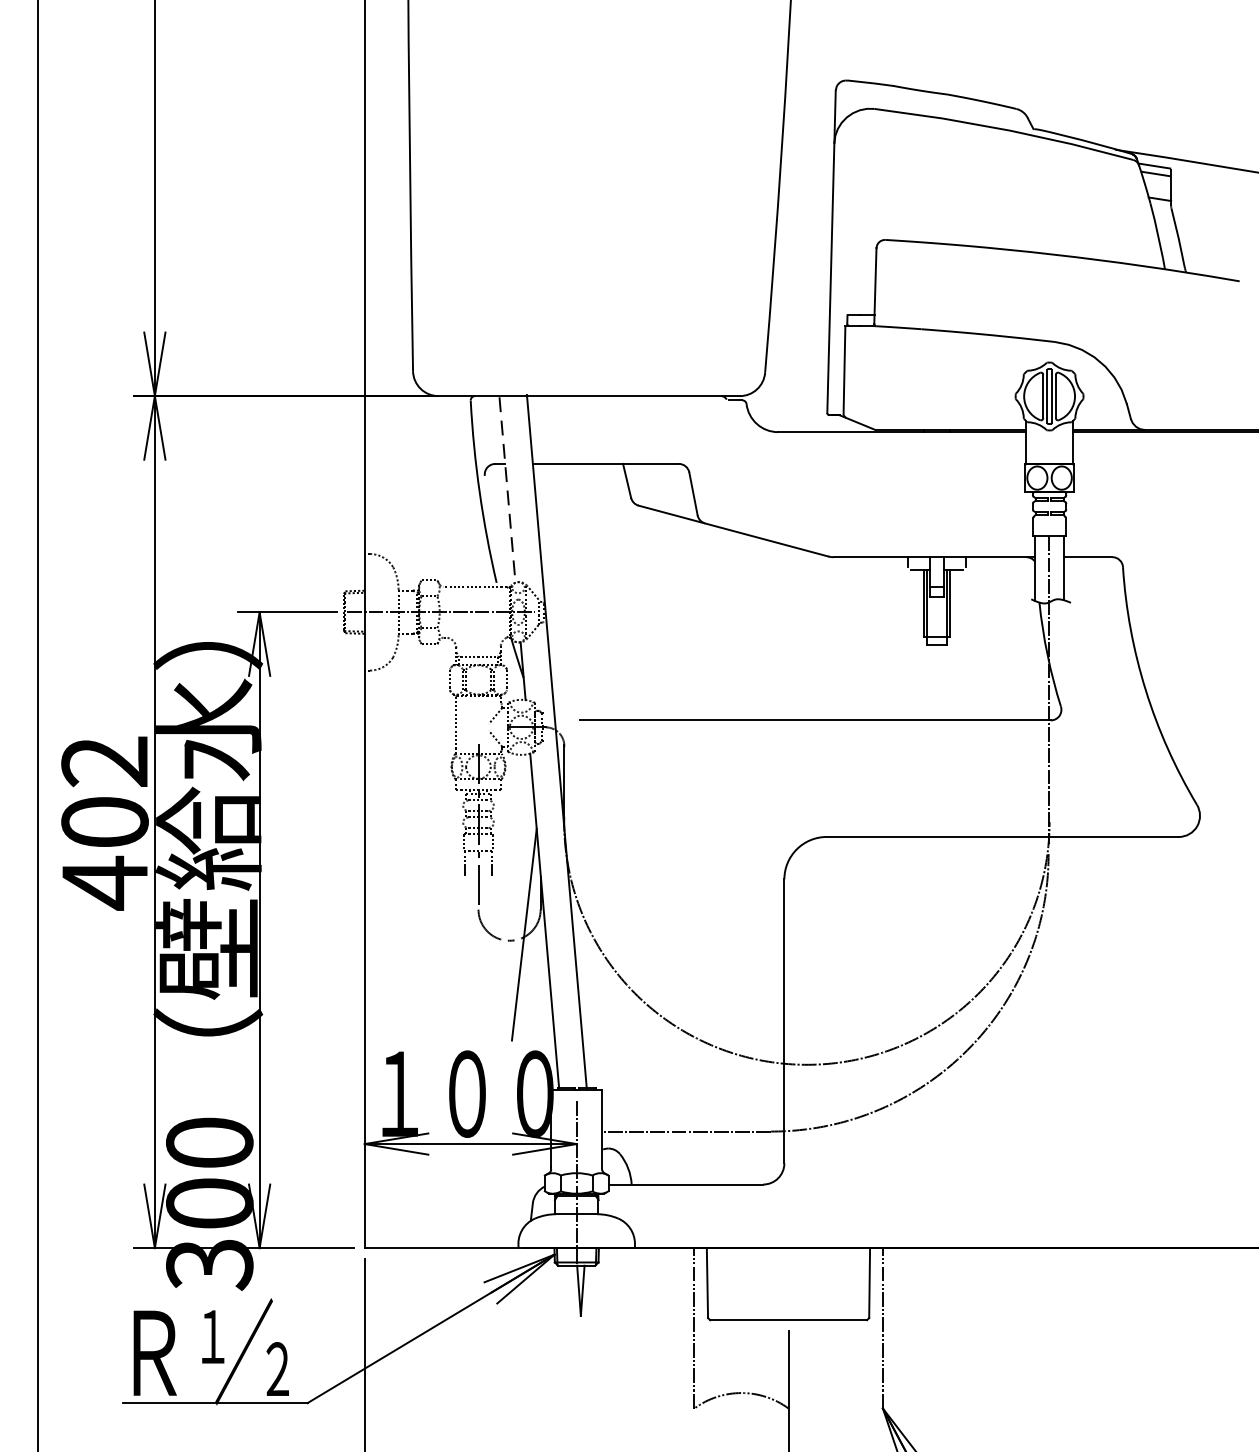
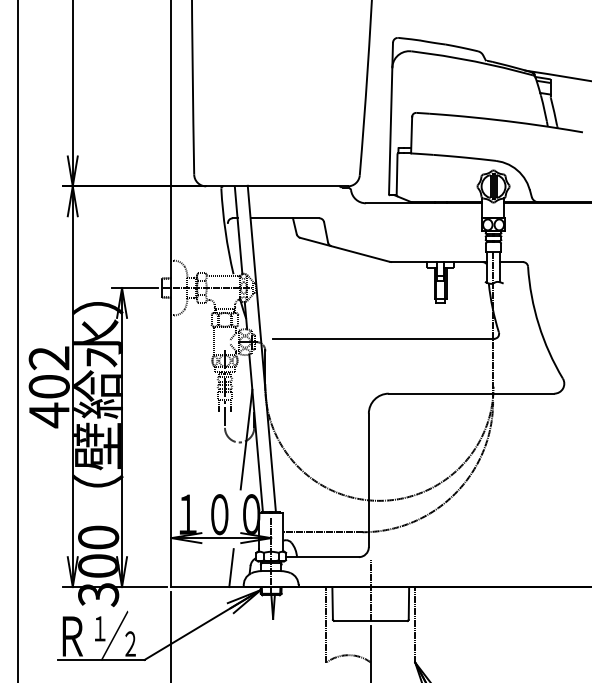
line: (507, 489) -> (238, 230), dashed -> solid
line: (492, 1208) -> (231, 568), added
line: (787, 1255) -> (370, 590), added

